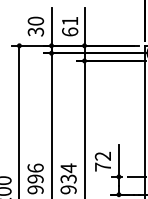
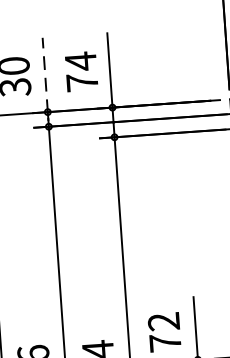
line: (51, 26) -> (45, 74), solid -> dashed
text: (70, 26) -> (82, 71), 61 -> 74

